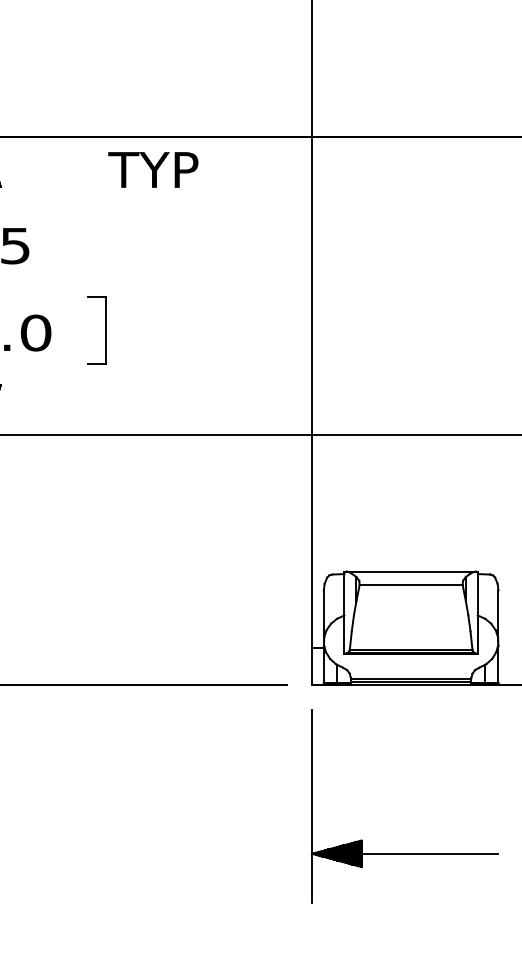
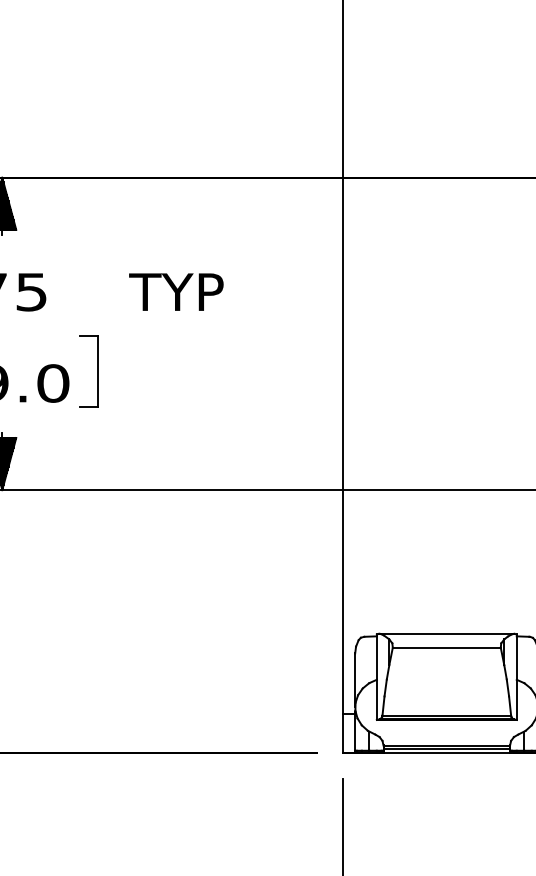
text: (153, 169) -> (176, 291), moved
part: (105, 330) -> (97, 371), moved

